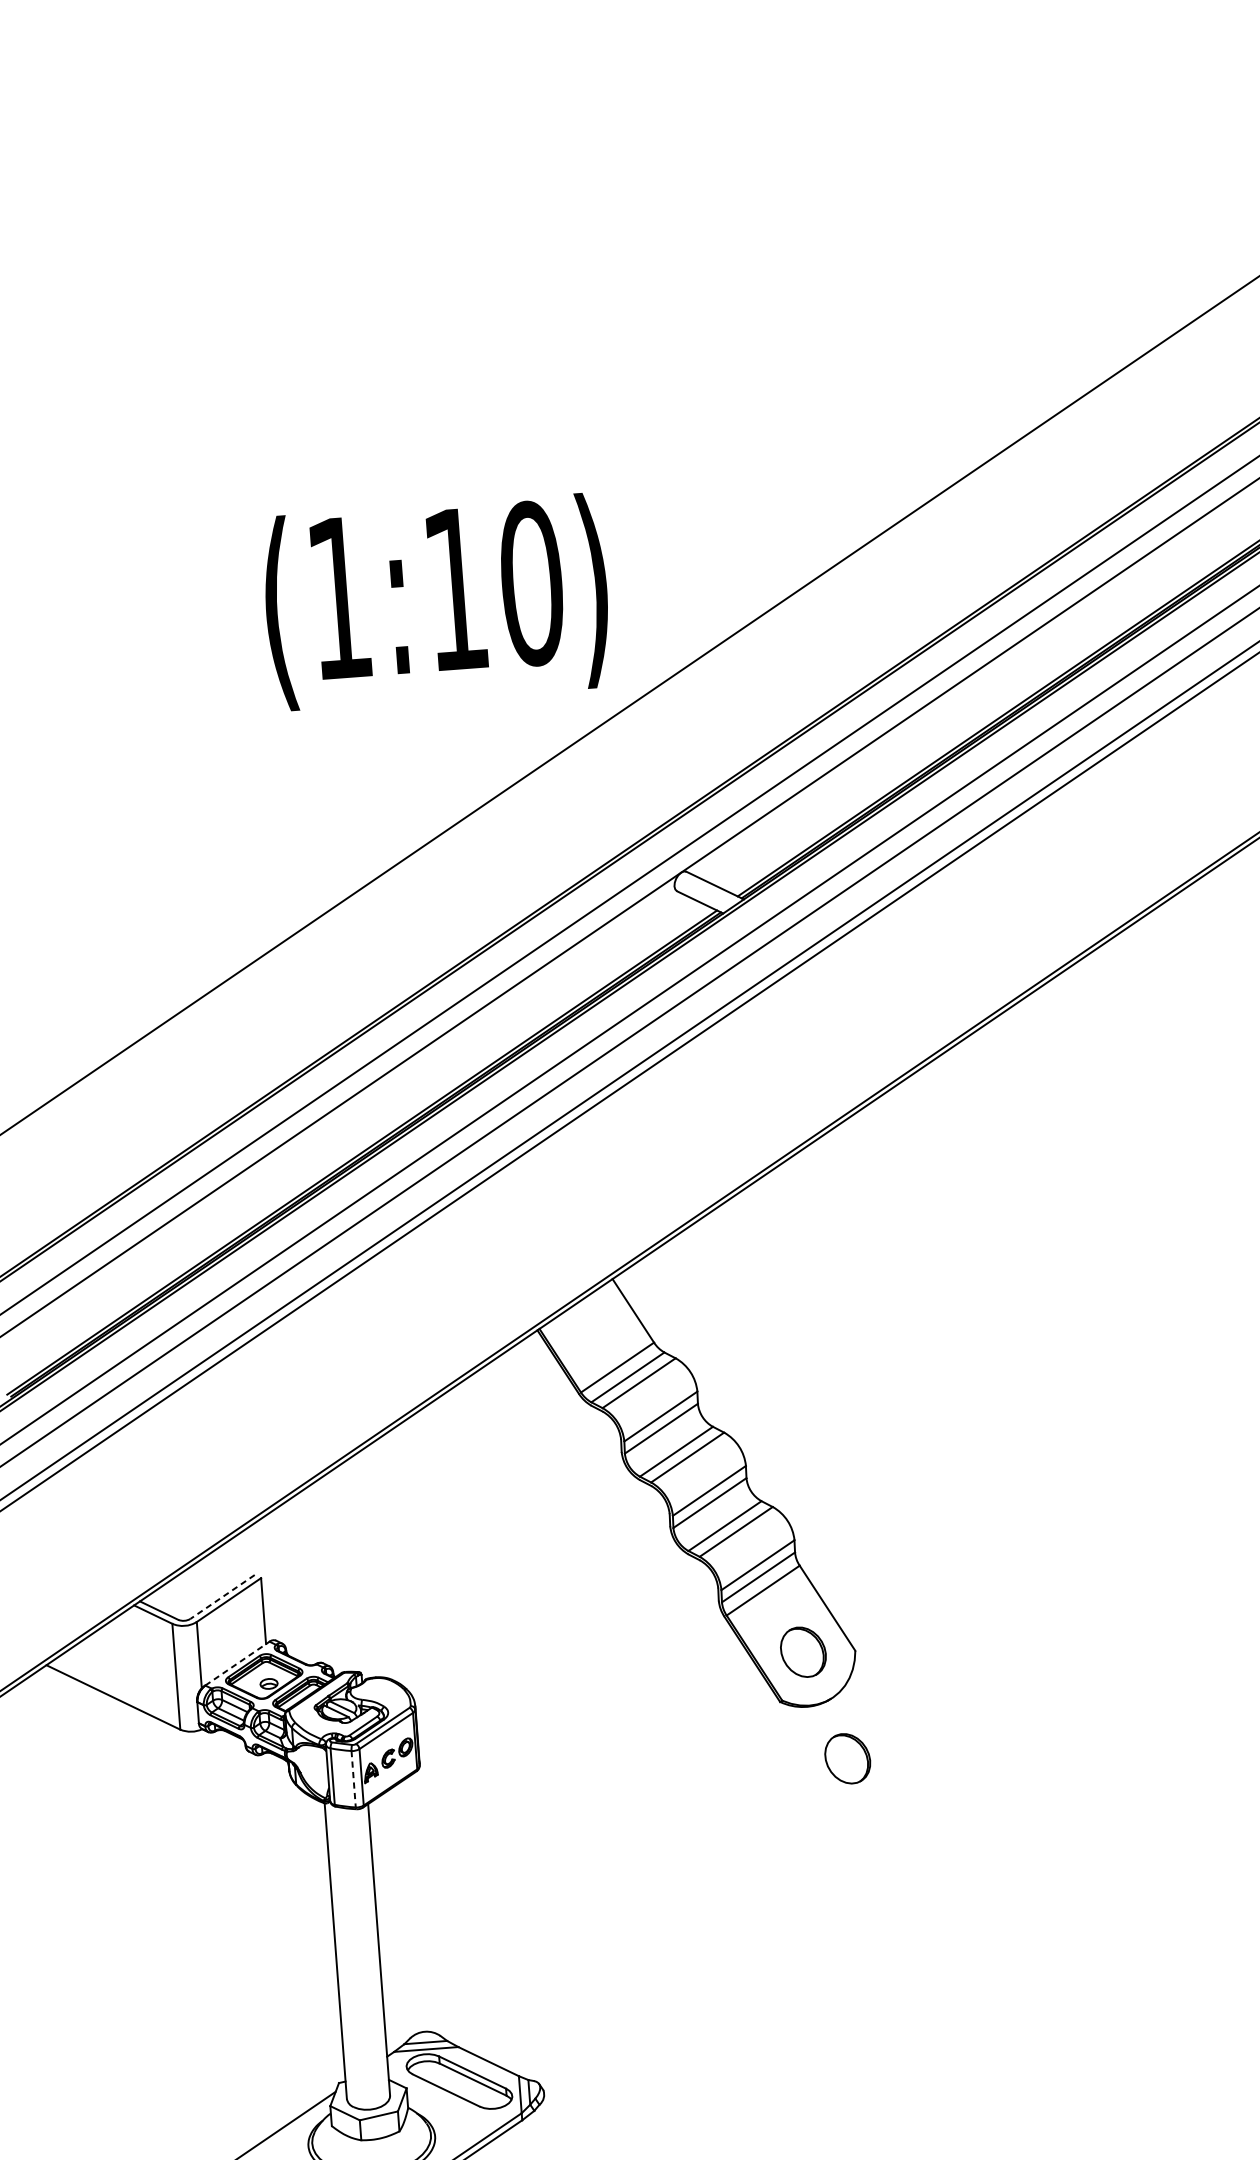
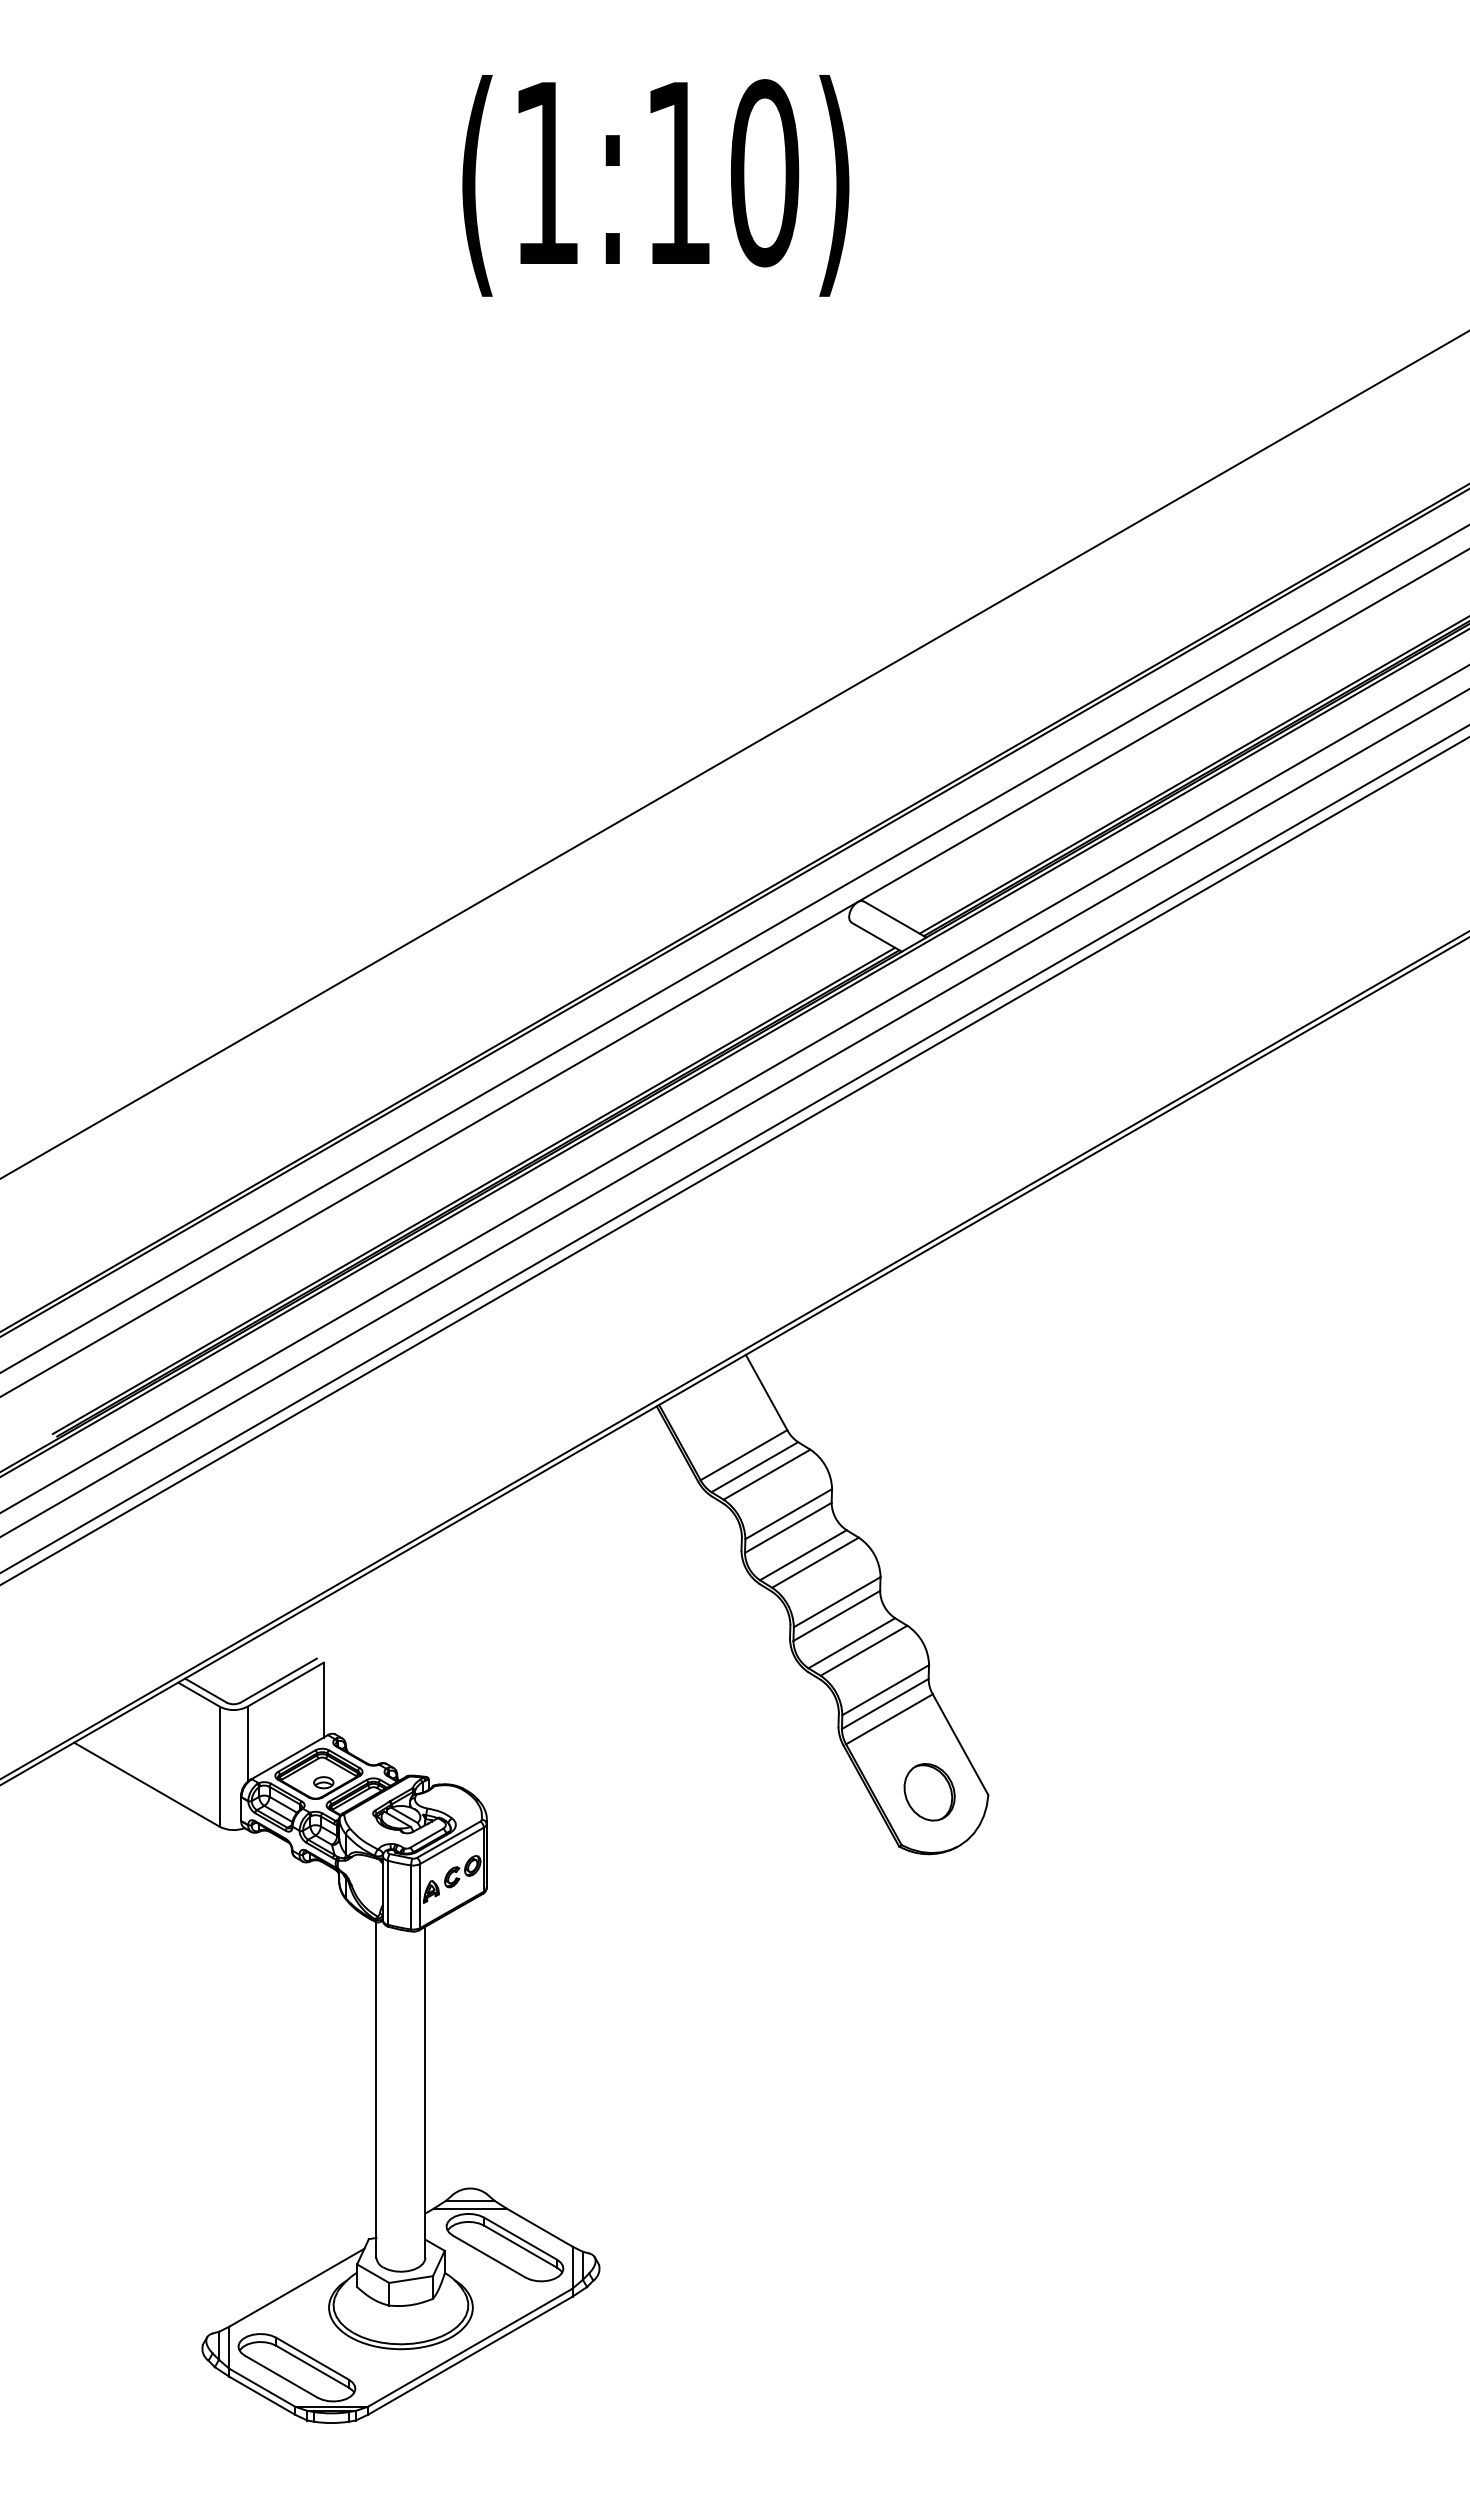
text: (436, 601) -> (655, 185), moved
line: (222, 1596) -> (278, 1680), dashed -> solid
line: (237, 1663) -> (290, 1756), dashed -> solid
part: (847, 1758) -> (970, 1916), removed
line: (353, 1779) -> (411, 1897), dashed -> solid

